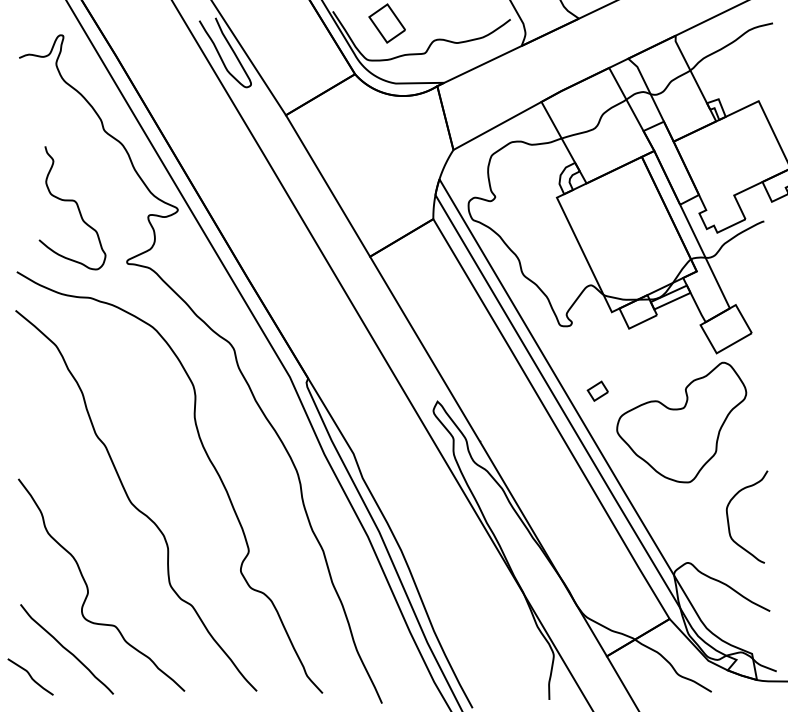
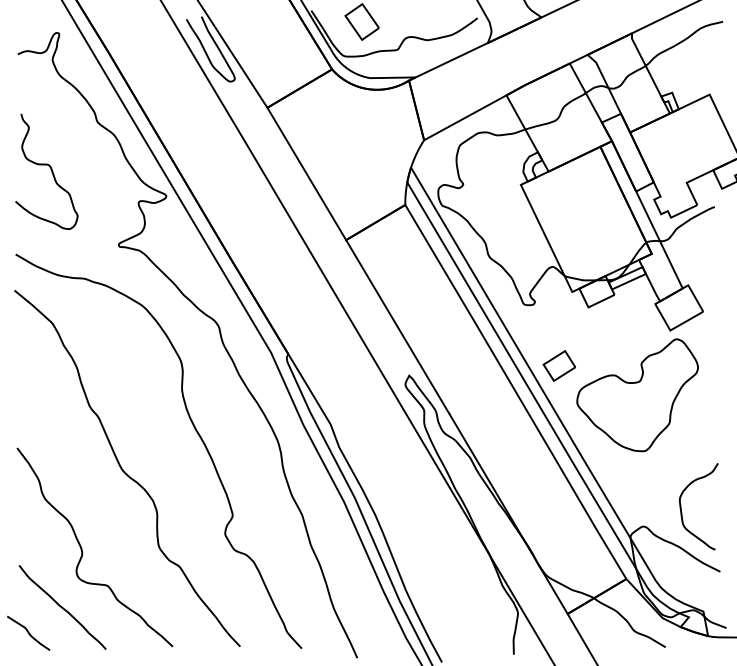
curve: (76, 205) -> (50, 169), moved
part: (597, 390) -> (558, 365), size x1.67
curve: (728, 516) -> (681, 506), moved

